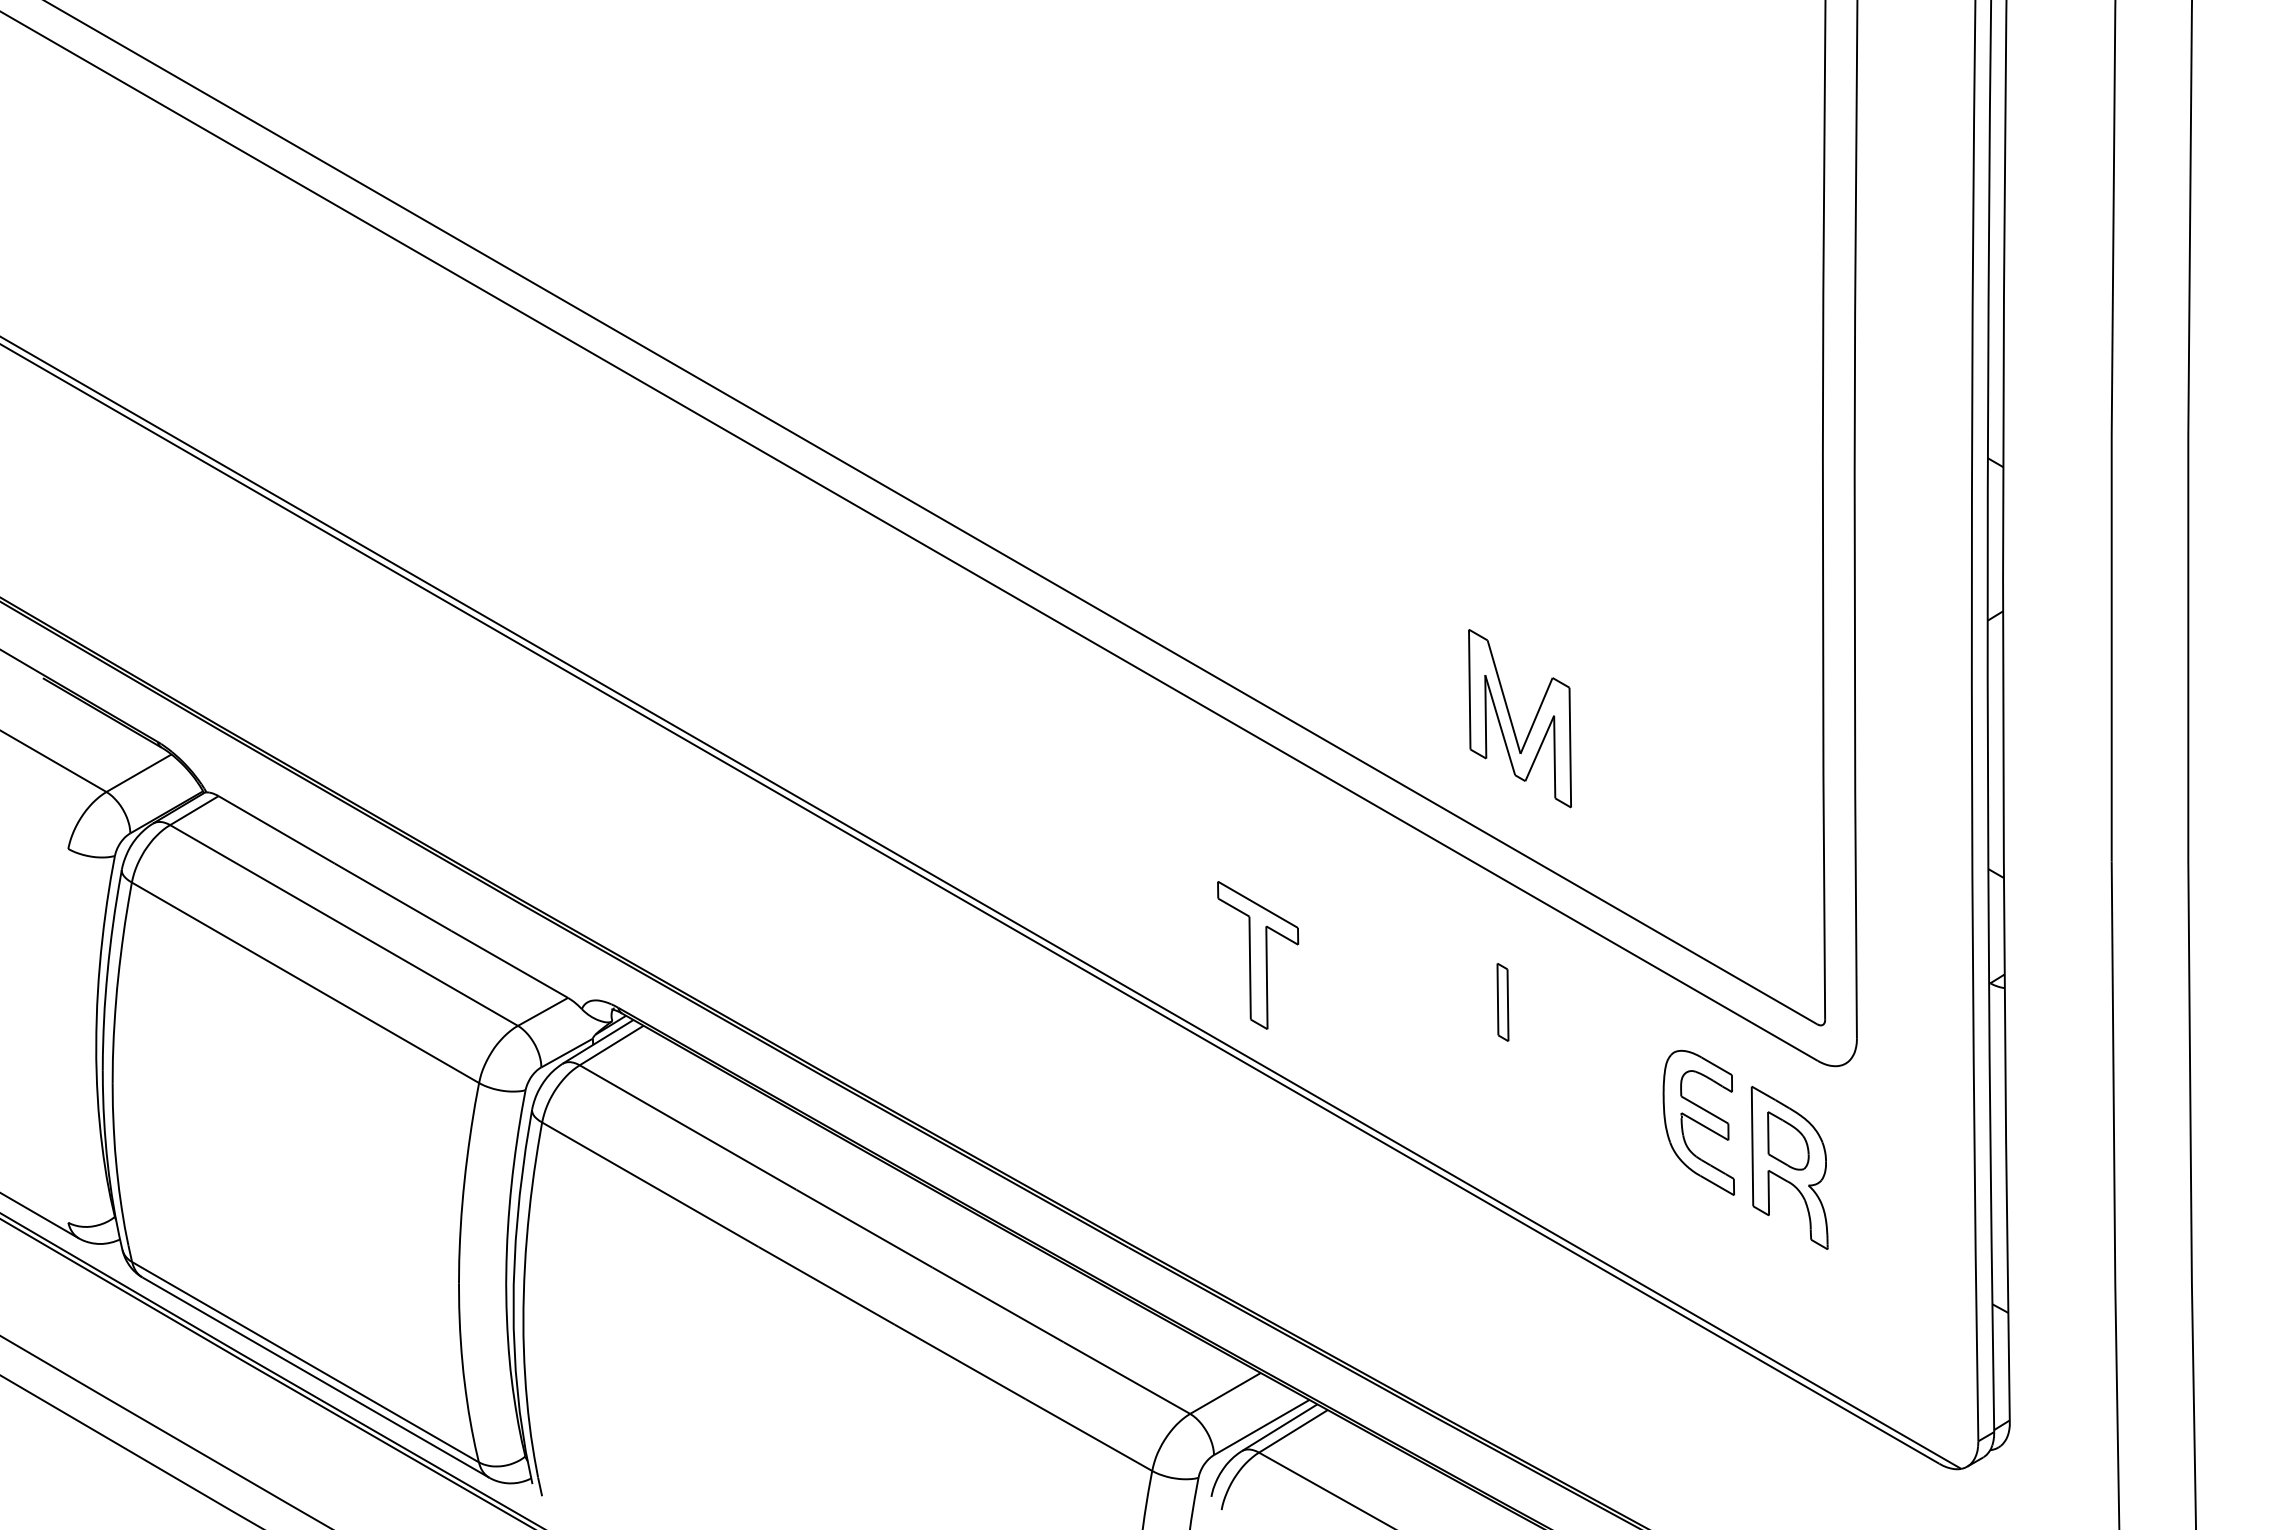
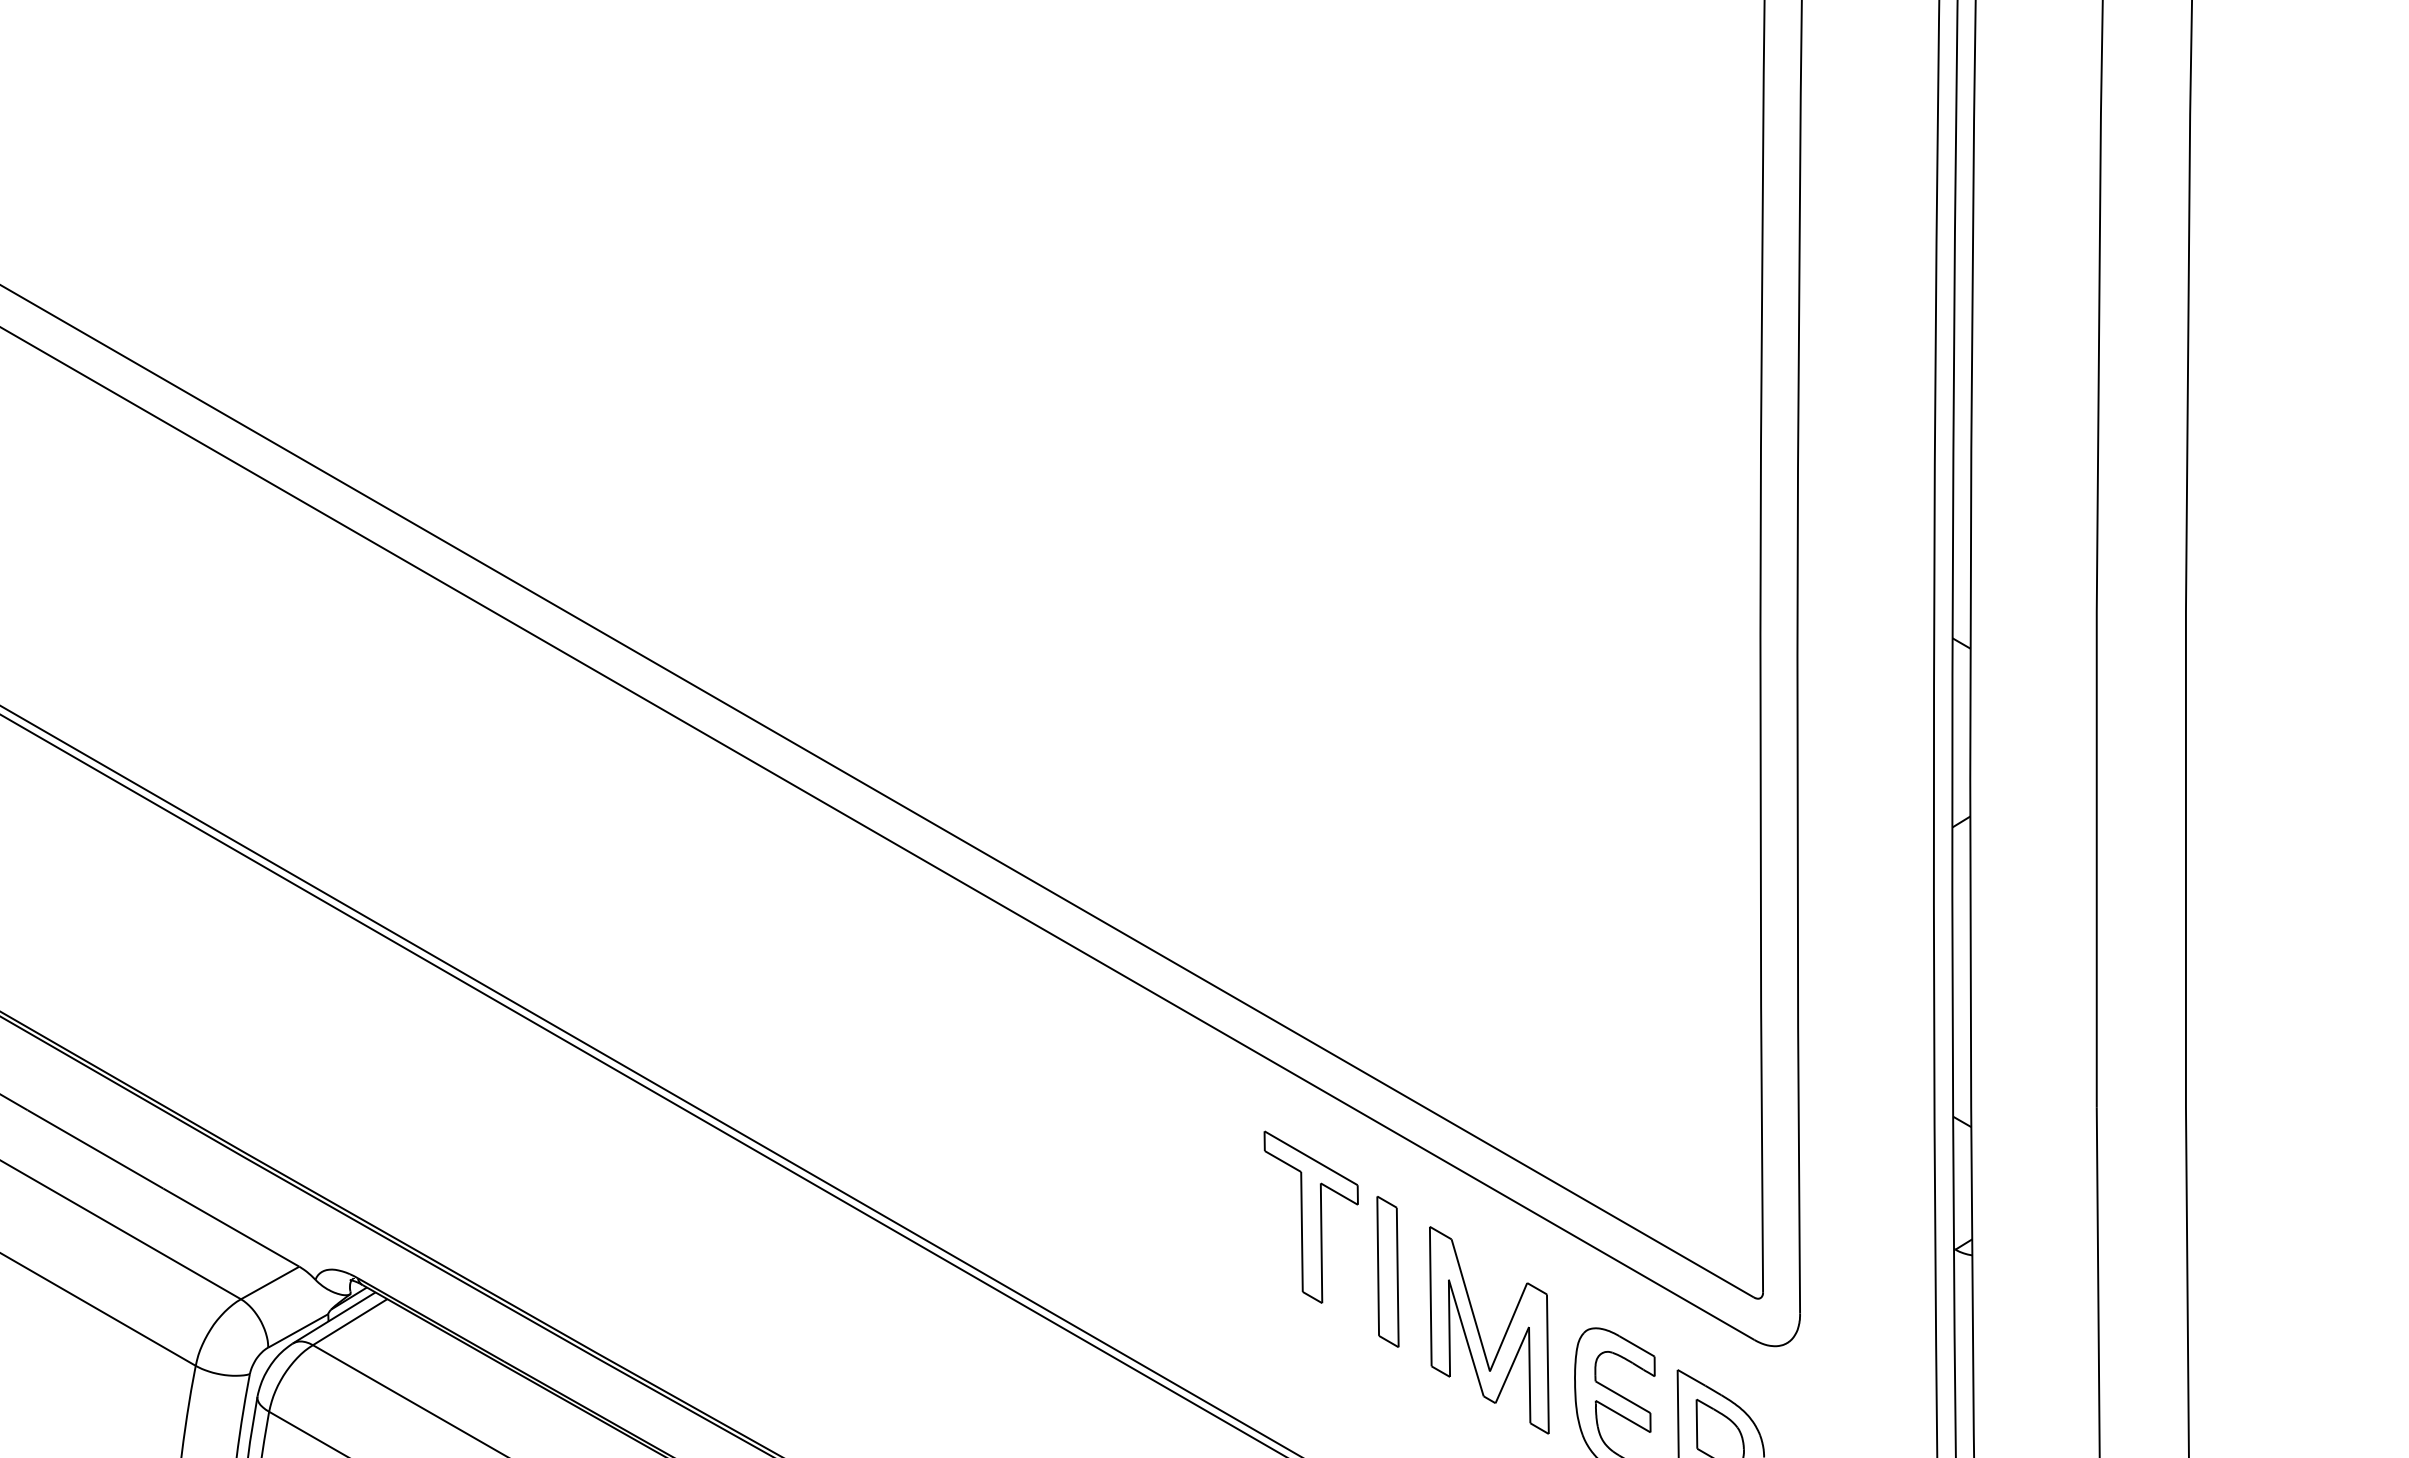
part: (1512, 721) -> (1480, 1333), moved
part: (1258, 955) -> (1311, 1217), moved
part: (1502, 1002) -> (1387, 1272), size x1.67

